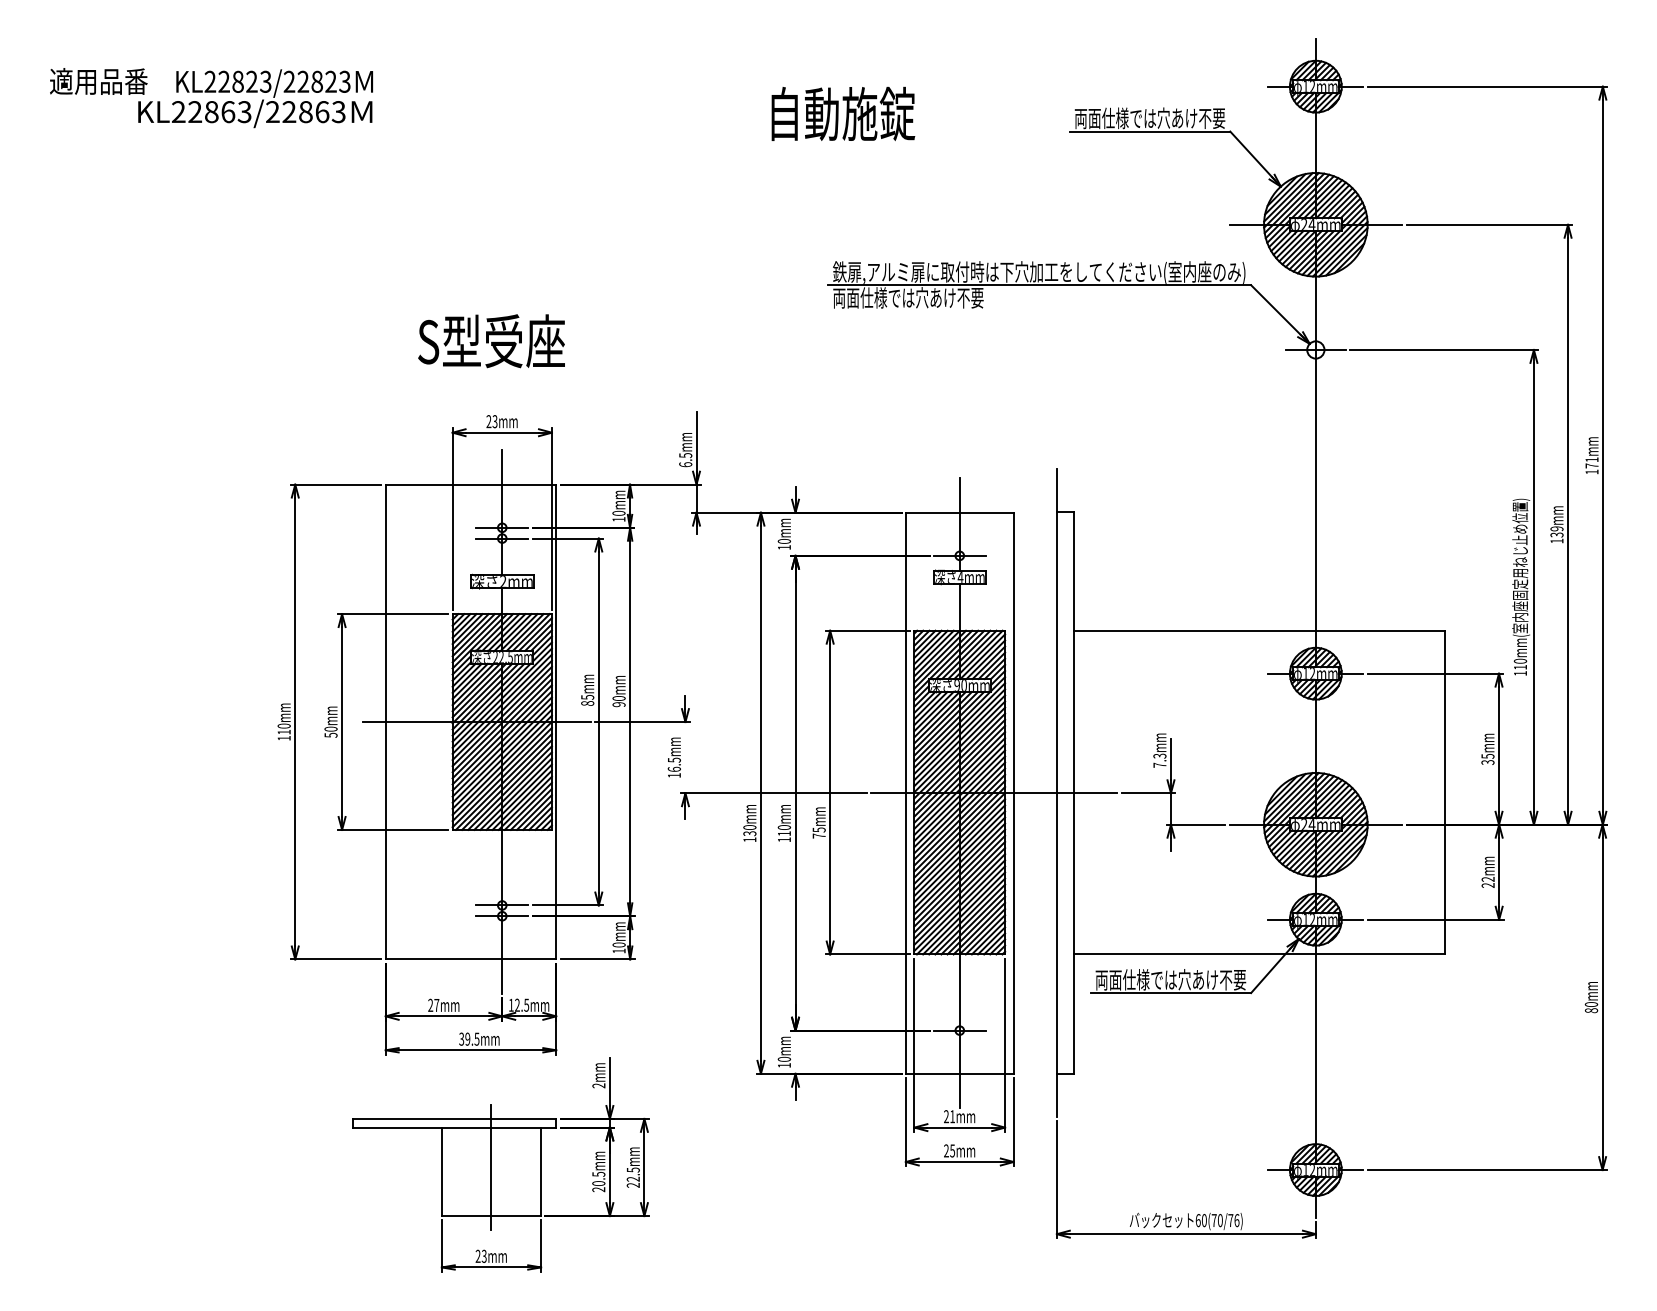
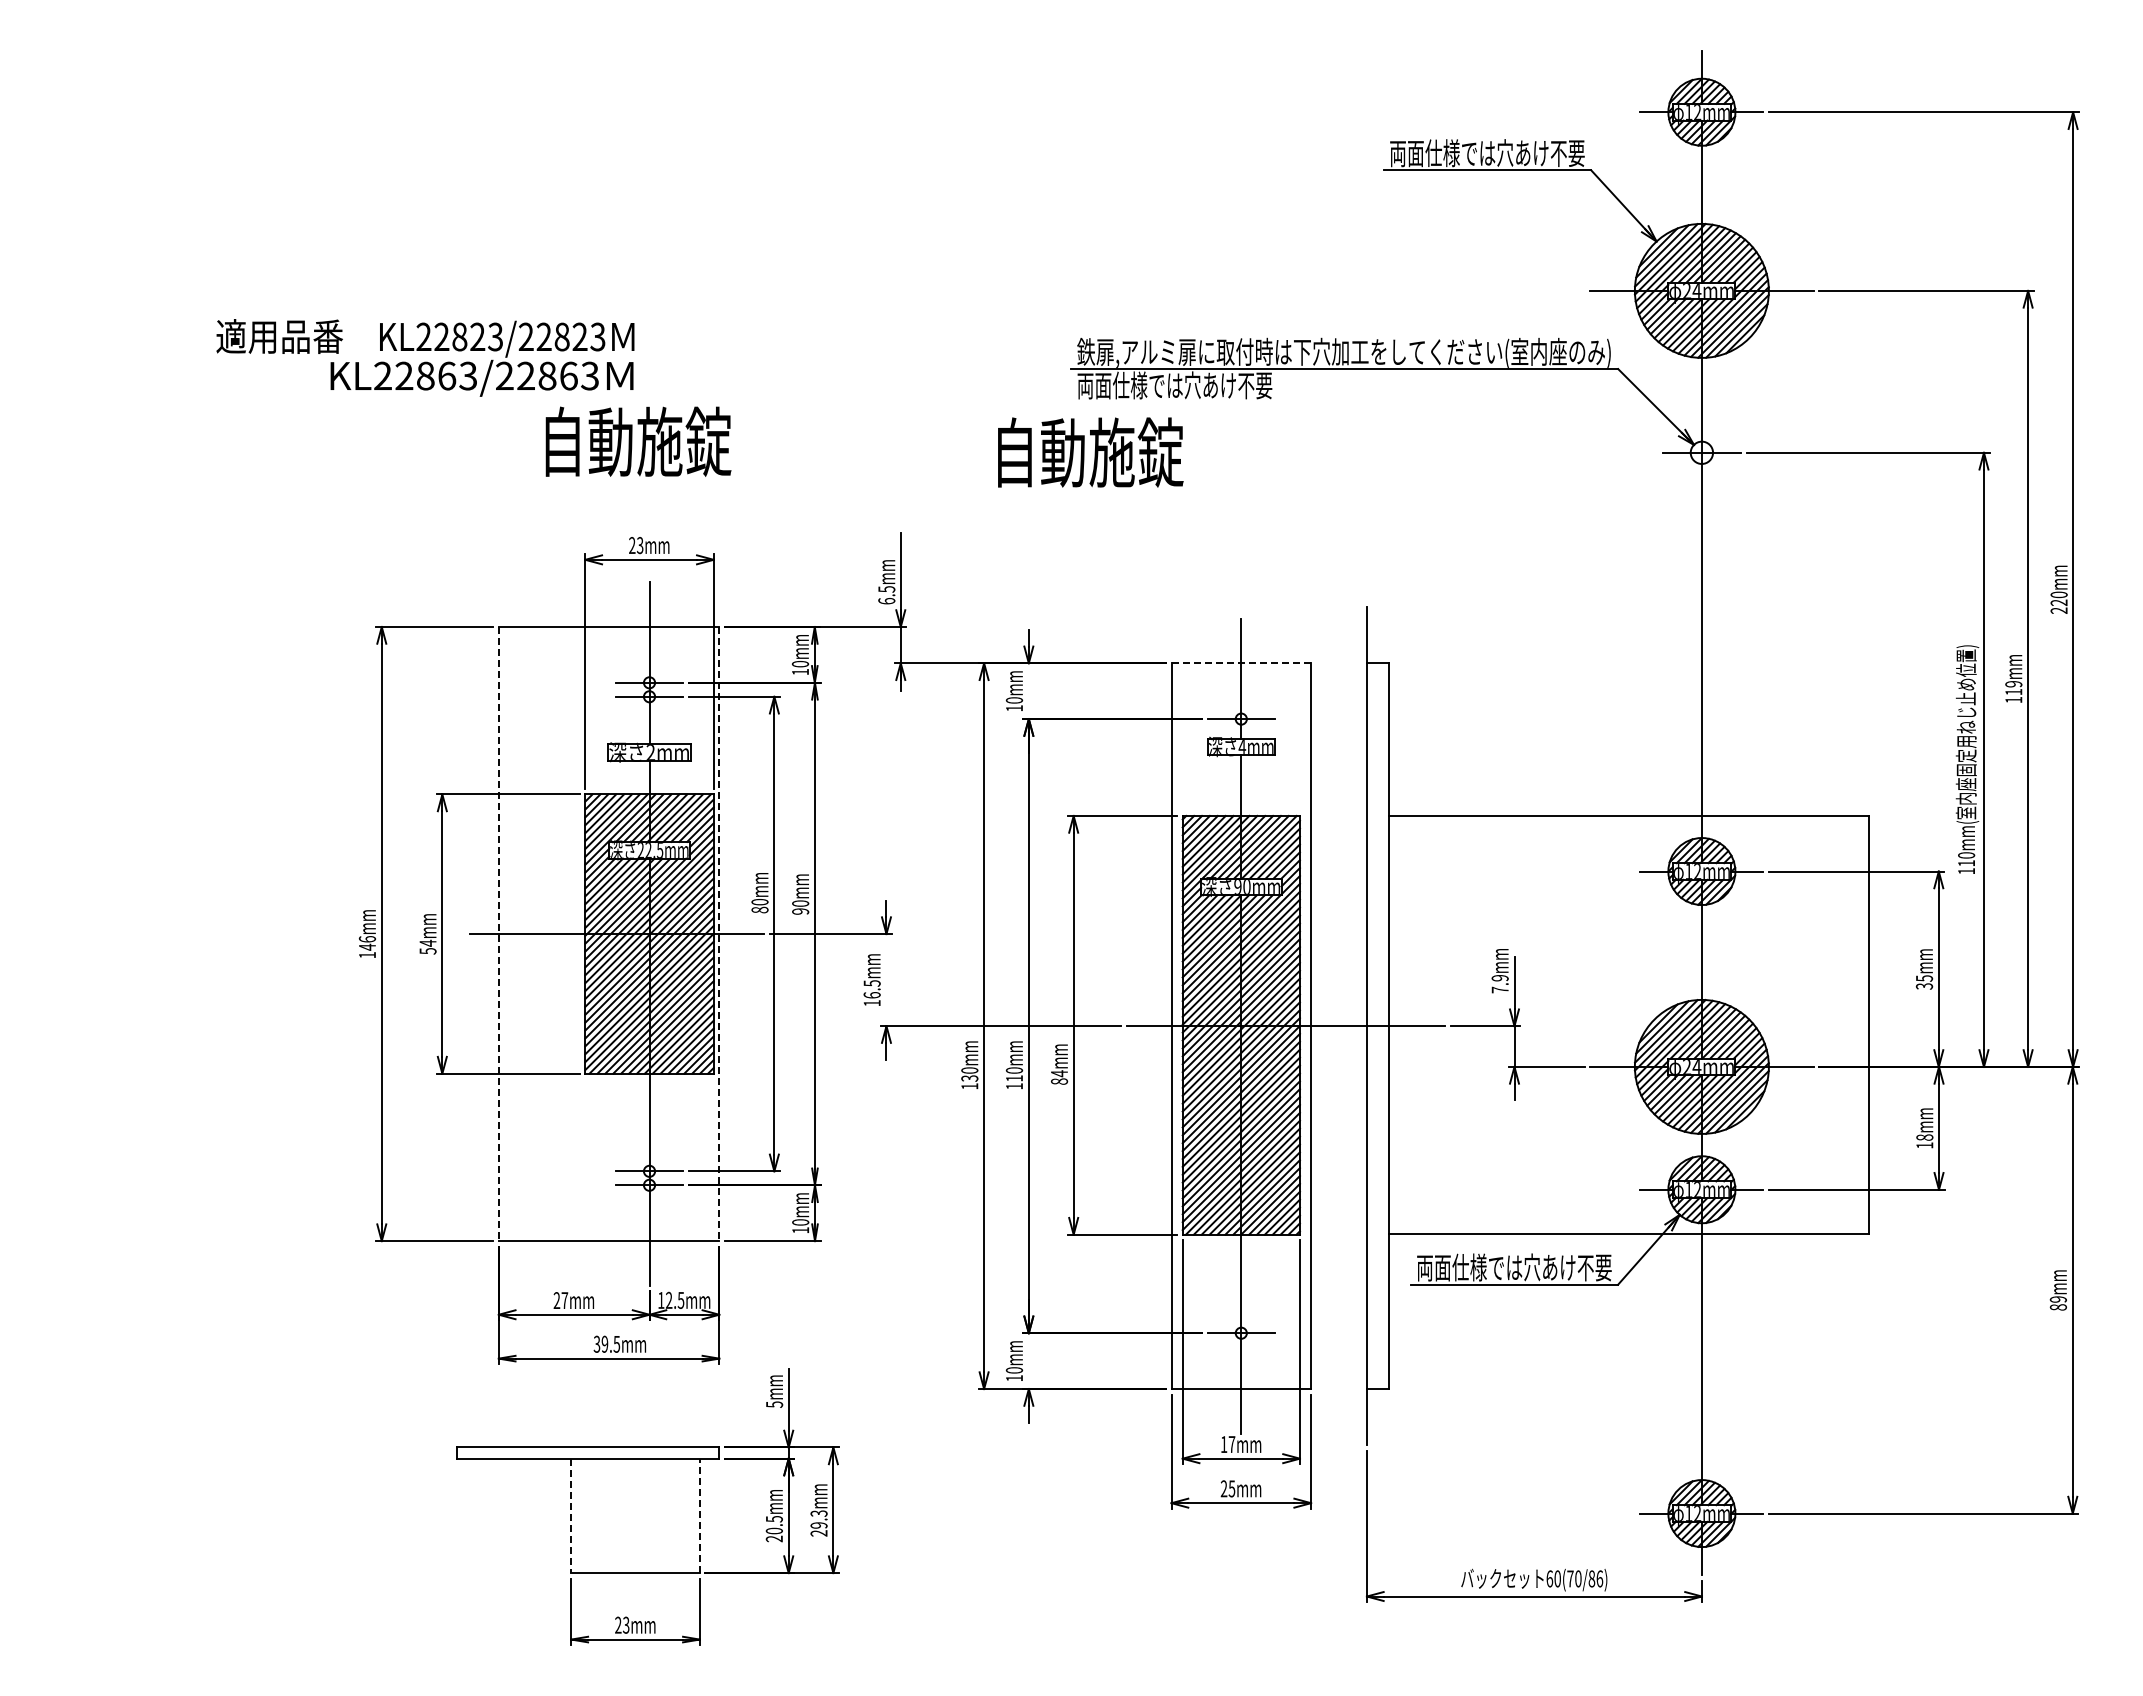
text: (211, 97) -> (425, 357), moved
text: (843, 113) -> (1090, 452), moved
text: (491, 341) -> (635, 441), S型受座 -> 自動施錠
text: (1591, 465) -> (2058, 602), 171mm -> 220mm
line: (959, 512) -> (1241, 663), solid -> dashed
text: (1556, 535) -> (2013, 692), 139mm -> 119mm
text: (587, 697) -> (759, 902), 85mm -> 80mm
line: (385, 722) -> (498, 934), solid -> dashed
line: (556, 722) -> (719, 934), solid -> dashed
text: (330, 728) -> (427, 942), 50mm -> 54mm
text: (284, 729) -> (367, 943), 110mm -> 146mm
text: (1160, 756) -> (1500, 978), 7.3mm -> 7.9mm
text: (819, 832) -> (1059, 1077), 75mm -> 84mm
text: (1487, 882) -> (1924, 1141), 22mm -> 18mm
text: (1591, 1004) -> (2058, 1299), 80mm -> 89mm
text: (598, 1085) -> (774, 1404), 2mm -> 5mm
text: (949, 1116) -> (1227, 1444), 21mm -> 17mm
line: (491, 1167) -> (635, 1510), removed
line: (540, 1171) -> (699, 1515), solid -> dashed
line: (441, 1172) -> (571, 1516), solid -> dashed
text: (632, 1174) -> (818, 1519), 22.5mm -> 29.3mm
text: (1230, 1220) -> (1591, 1578), 60(70/76) -> 60(70/86)

